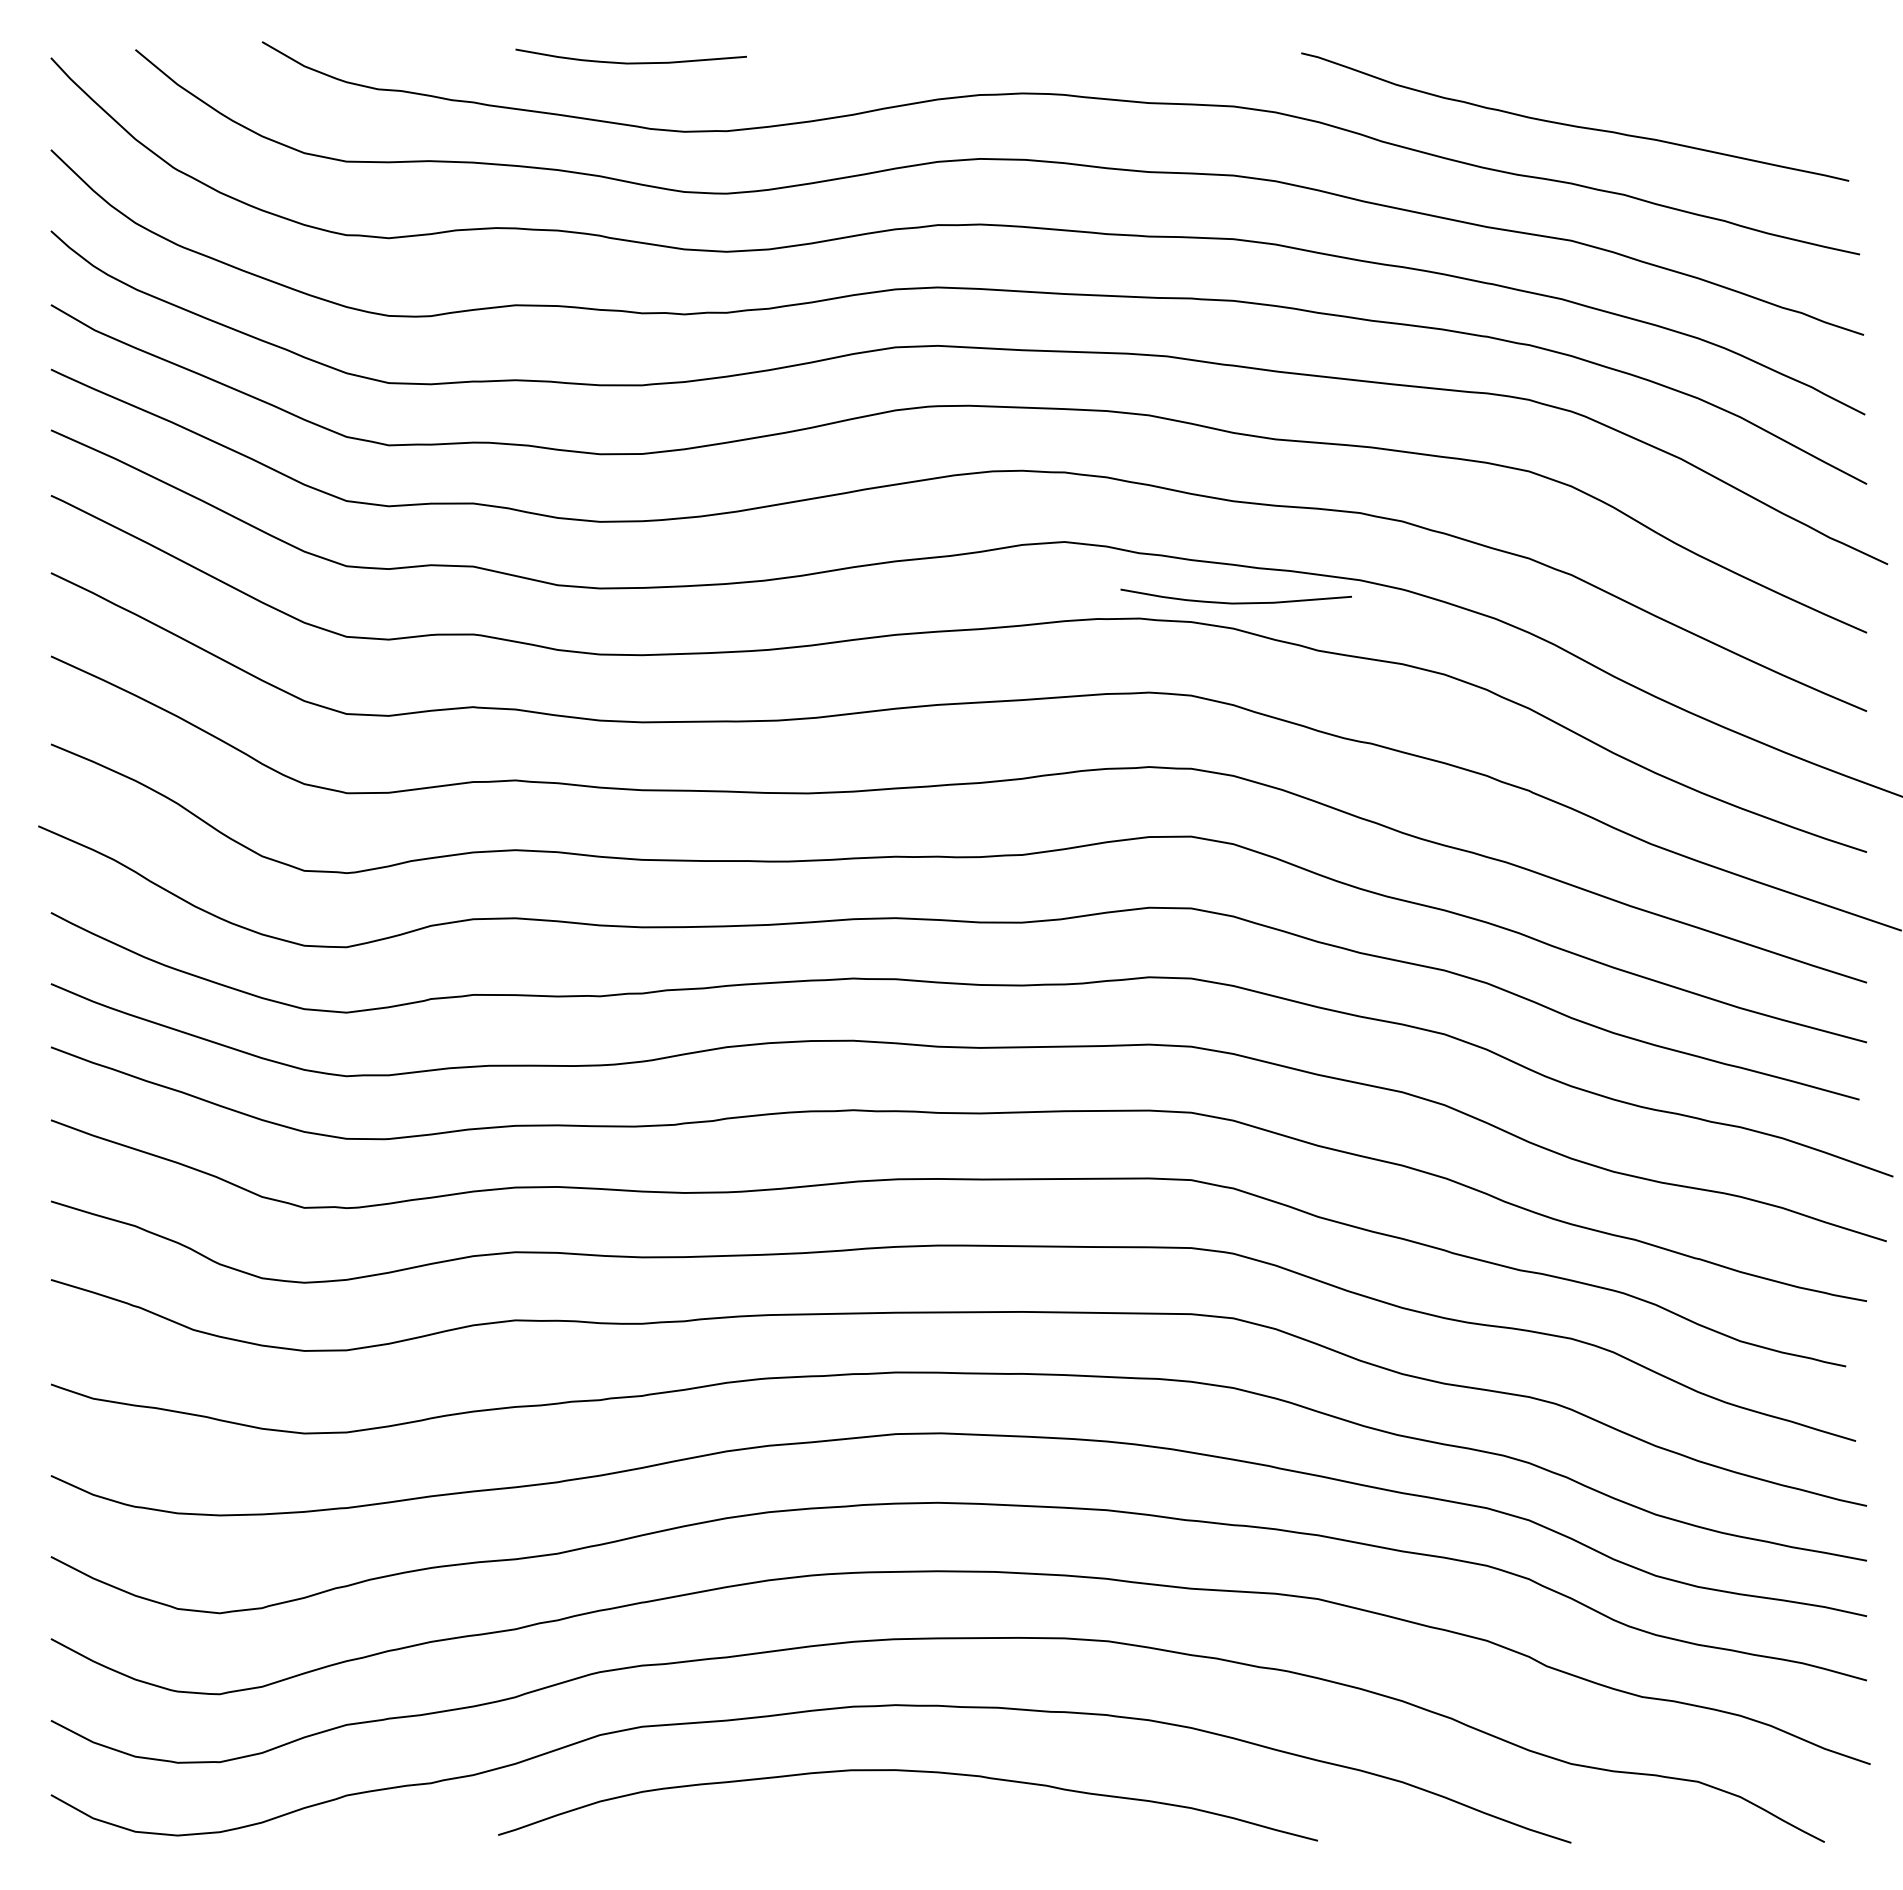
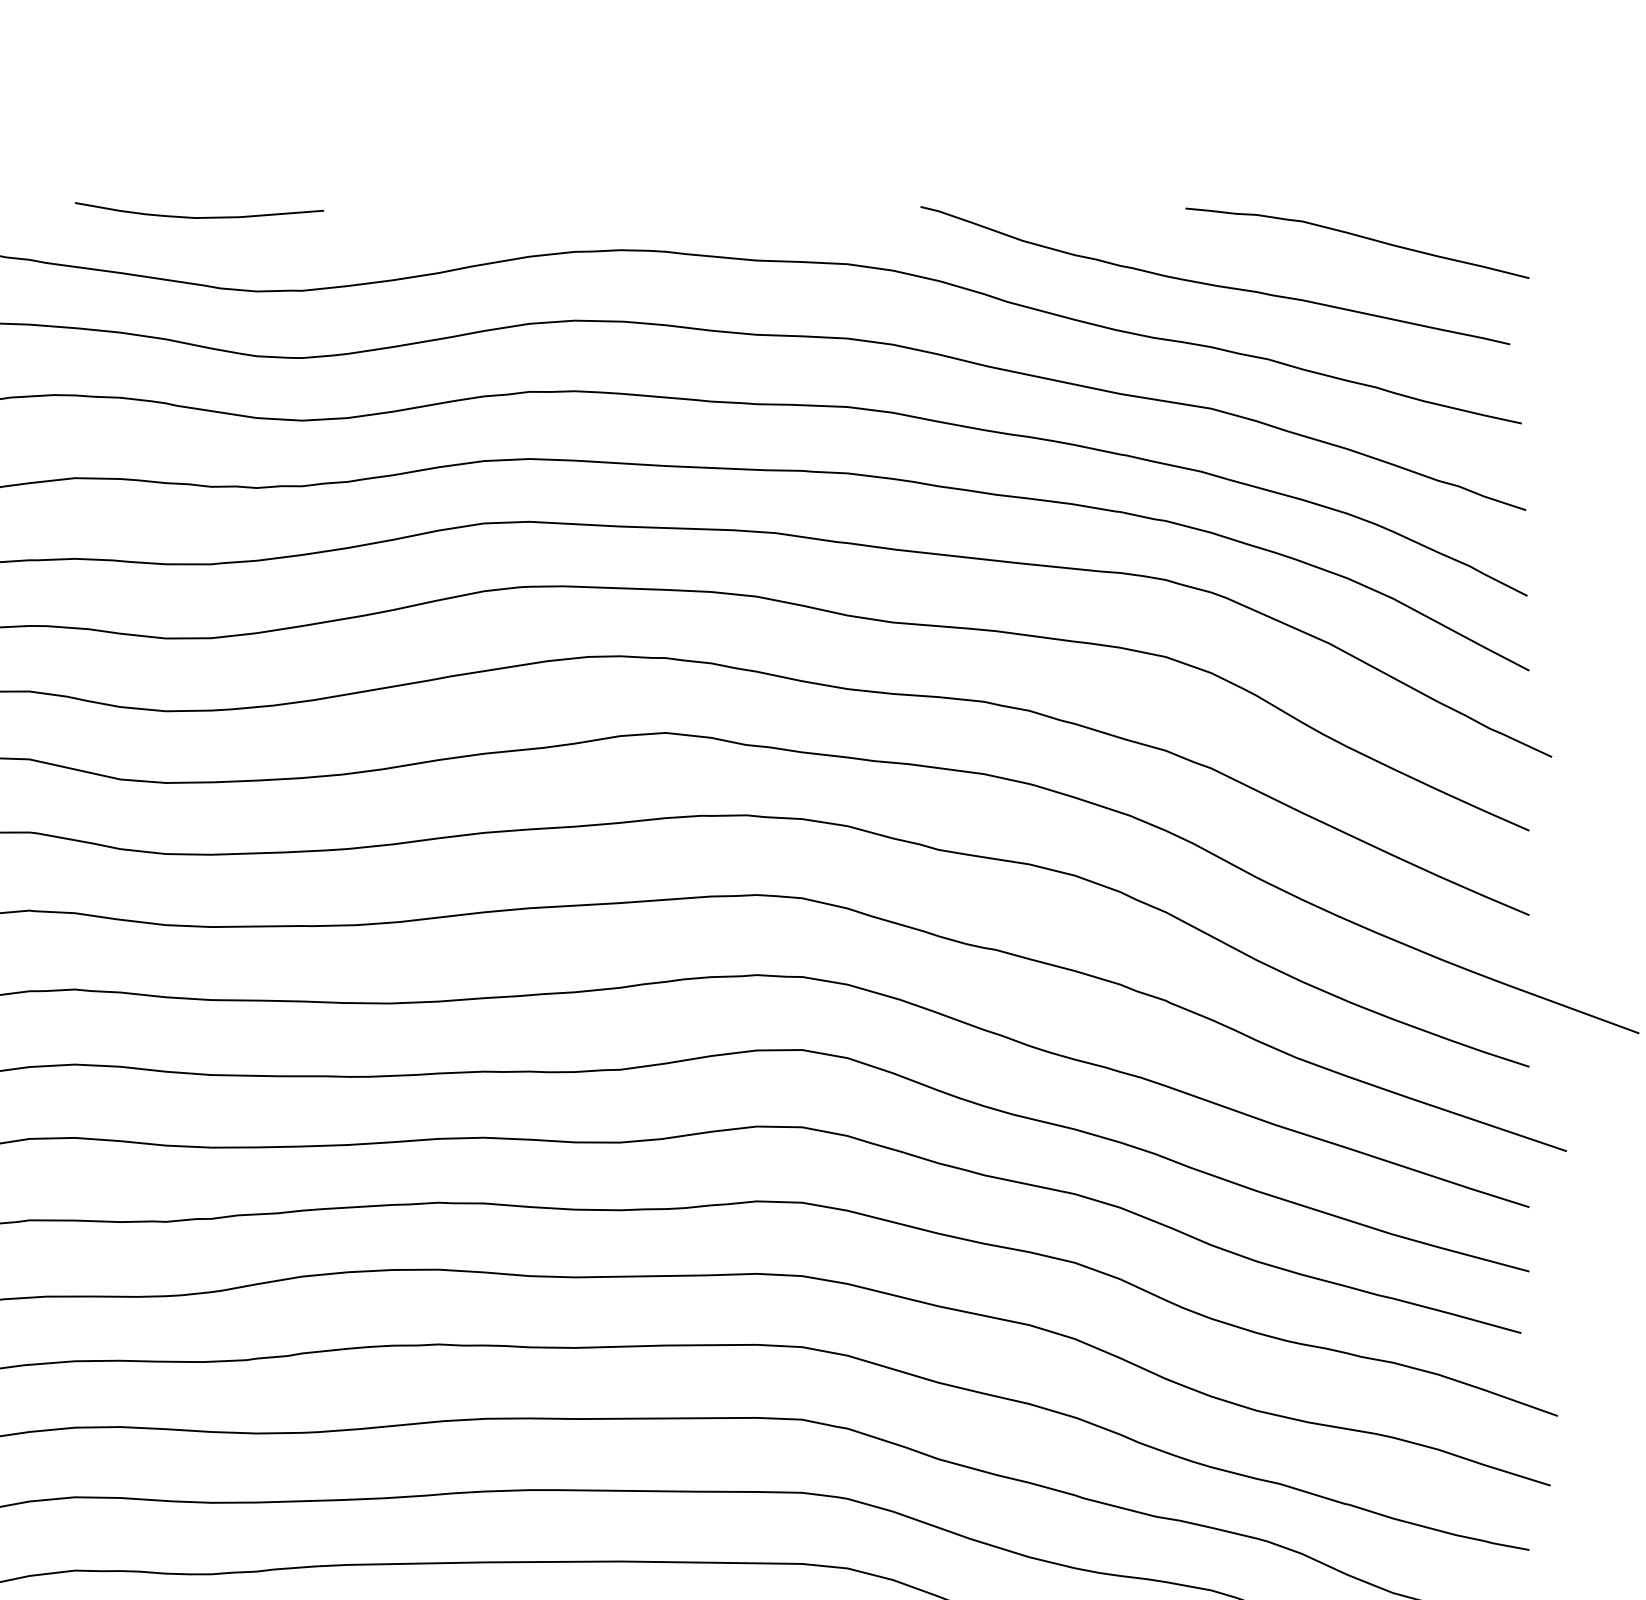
curve: (1708, 81) -> (1358, 237), added
curve: (1235, 602) -> (849, 798), removed

